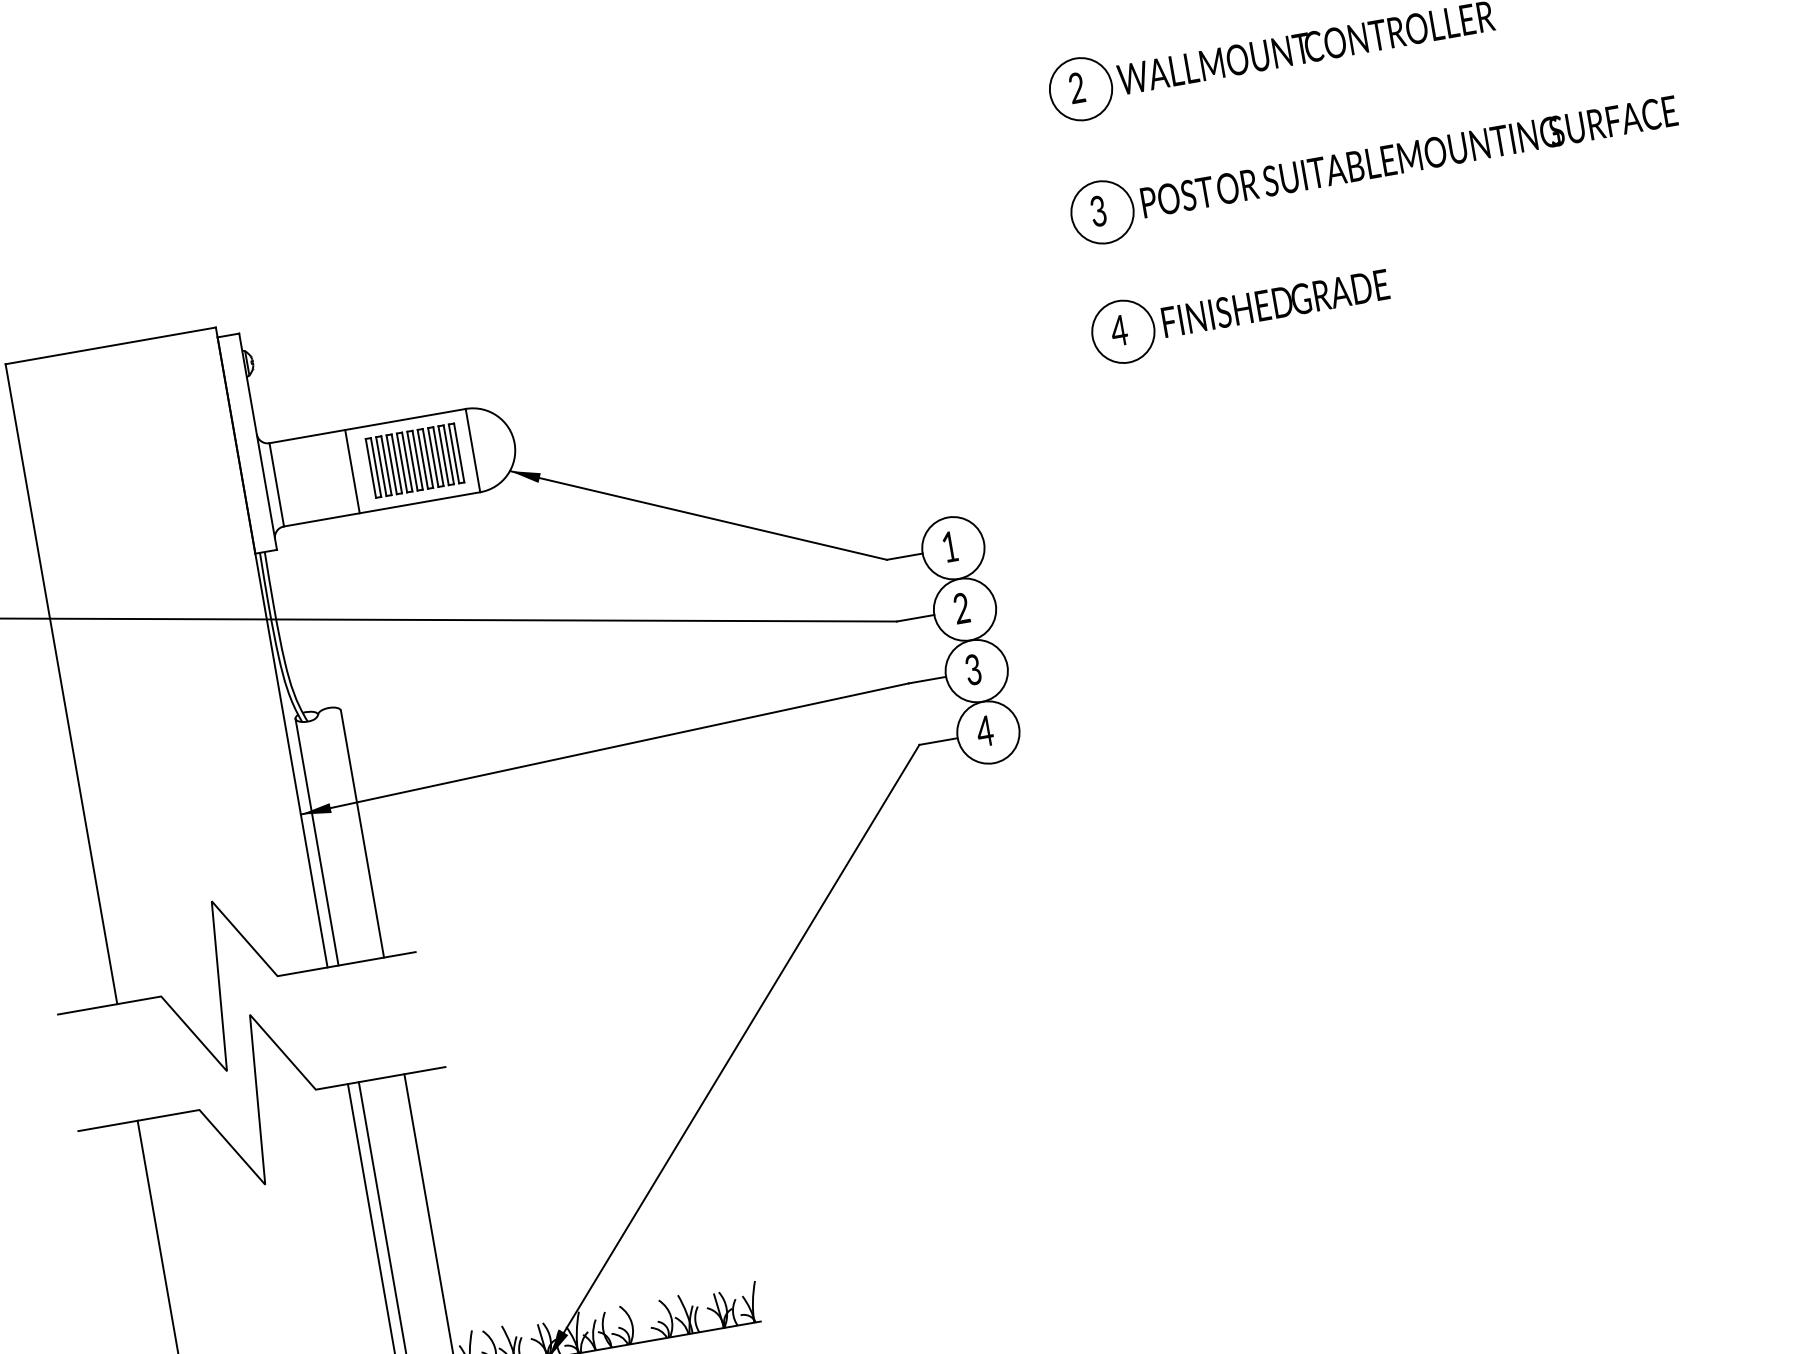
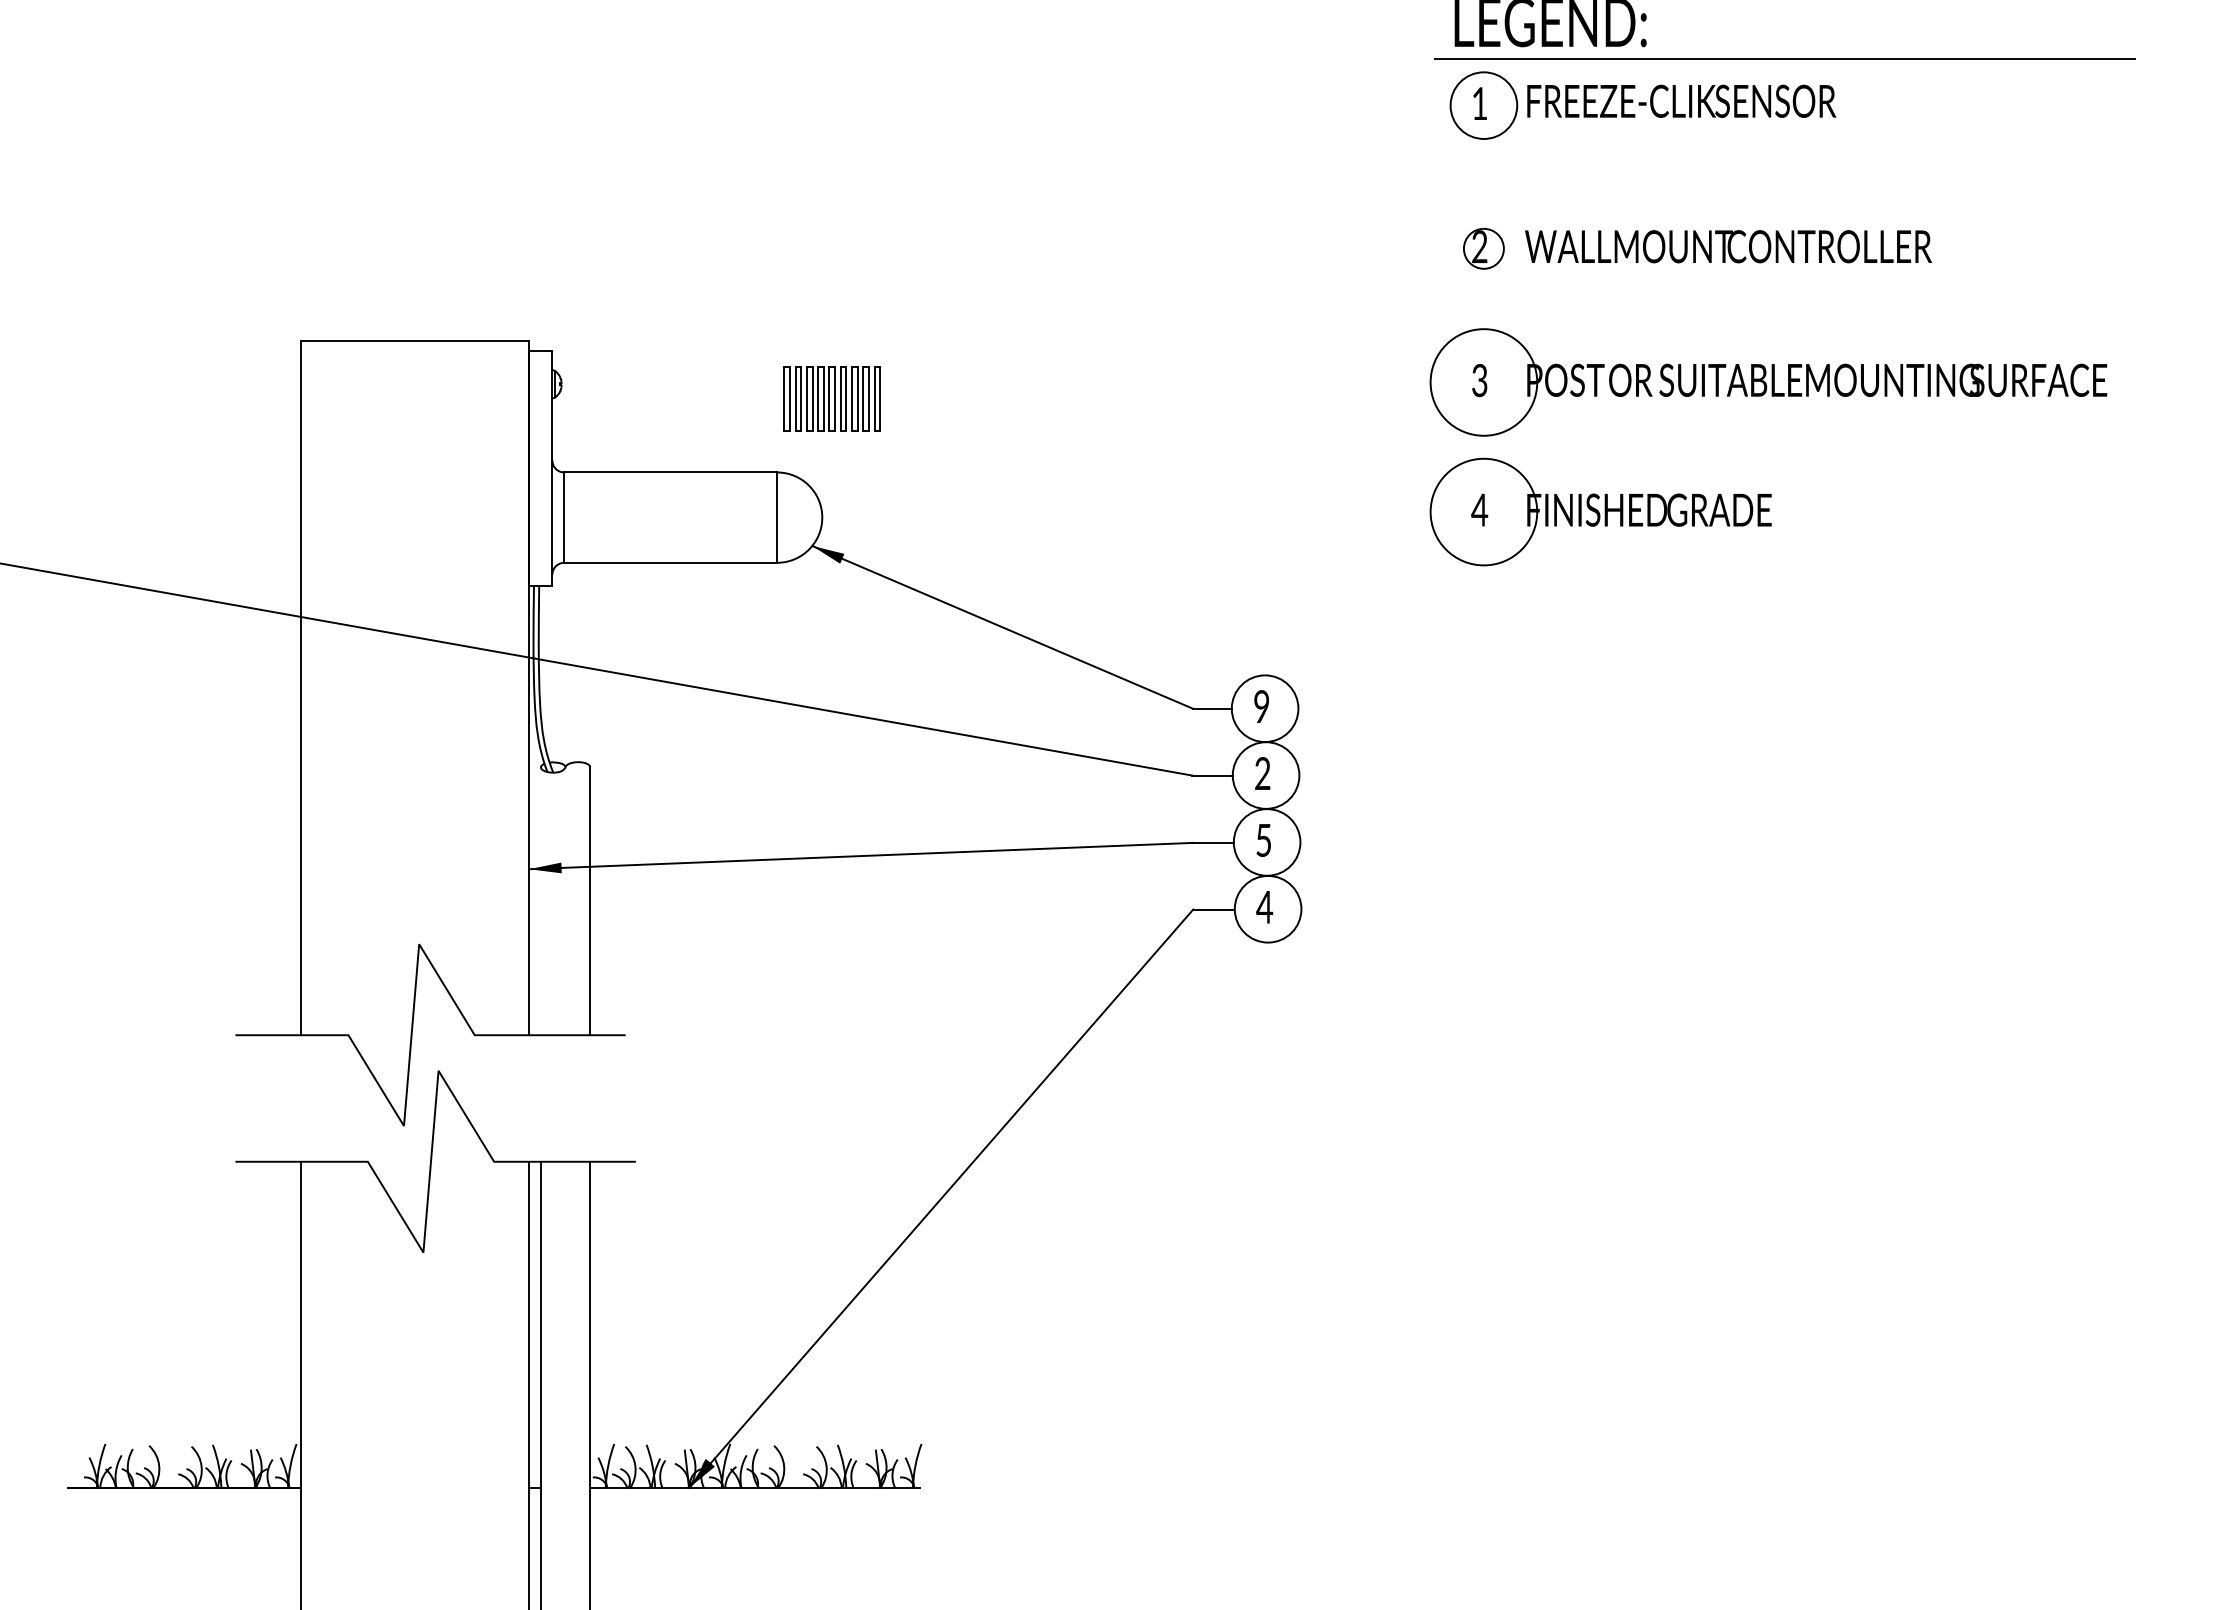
circle: (1080, 89) -> (1483, 248), size x0.6
circle: (1102, 212) -> (1483, 382), size x1.6
circle: (1122, 331) -> (1483, 511), size x1.6
part: (414, 460) -> (831, 398), moved
line: (352, 471) -> (646, 517), removed
text: (949, 546) -> (1261, 706), 1 -> 9
text: (972, 668) -> (1263, 839), 3 -> 5
line: (316, 842) -> (540, 901), removed

